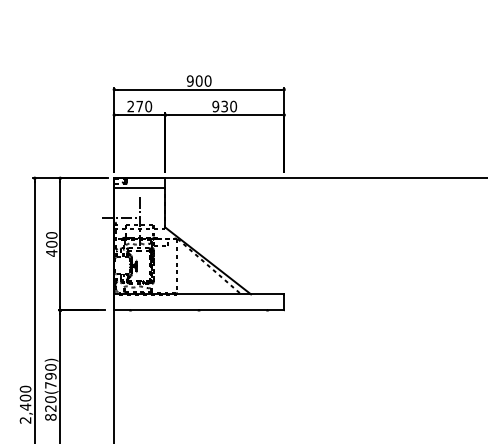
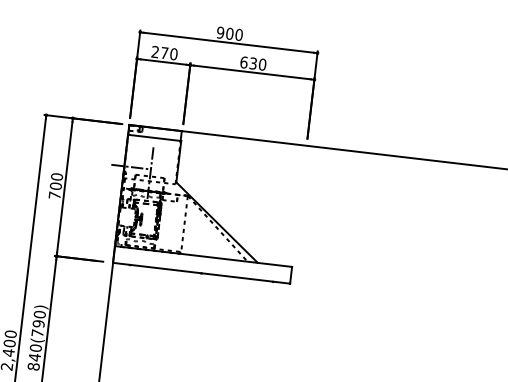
text: (215, 106) -> (243, 62), 930 -> 630
text: (51, 252) -> (54, 194), 400 -> 700
text: (50, 408) -> (34, 357), 820(790) -> 840(790)

